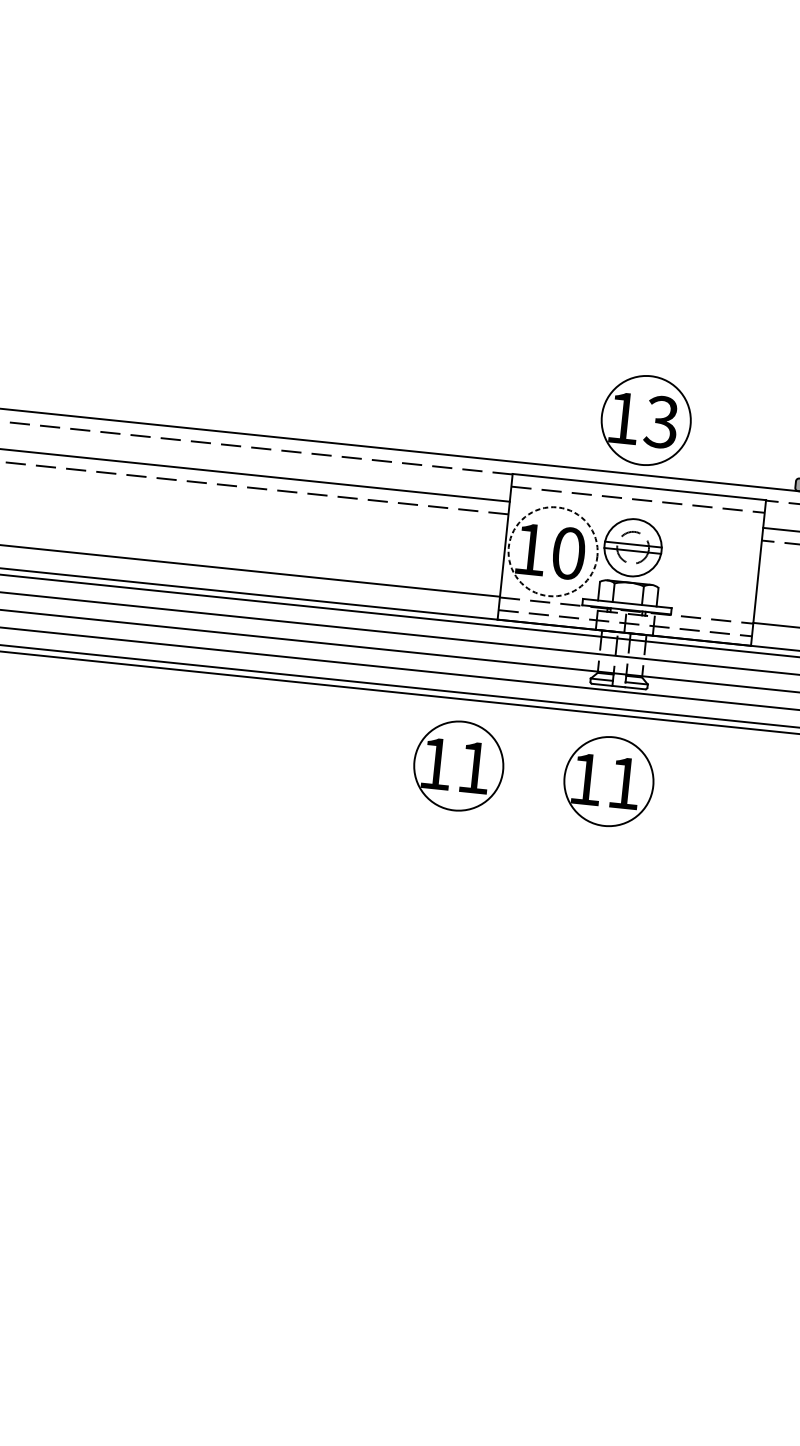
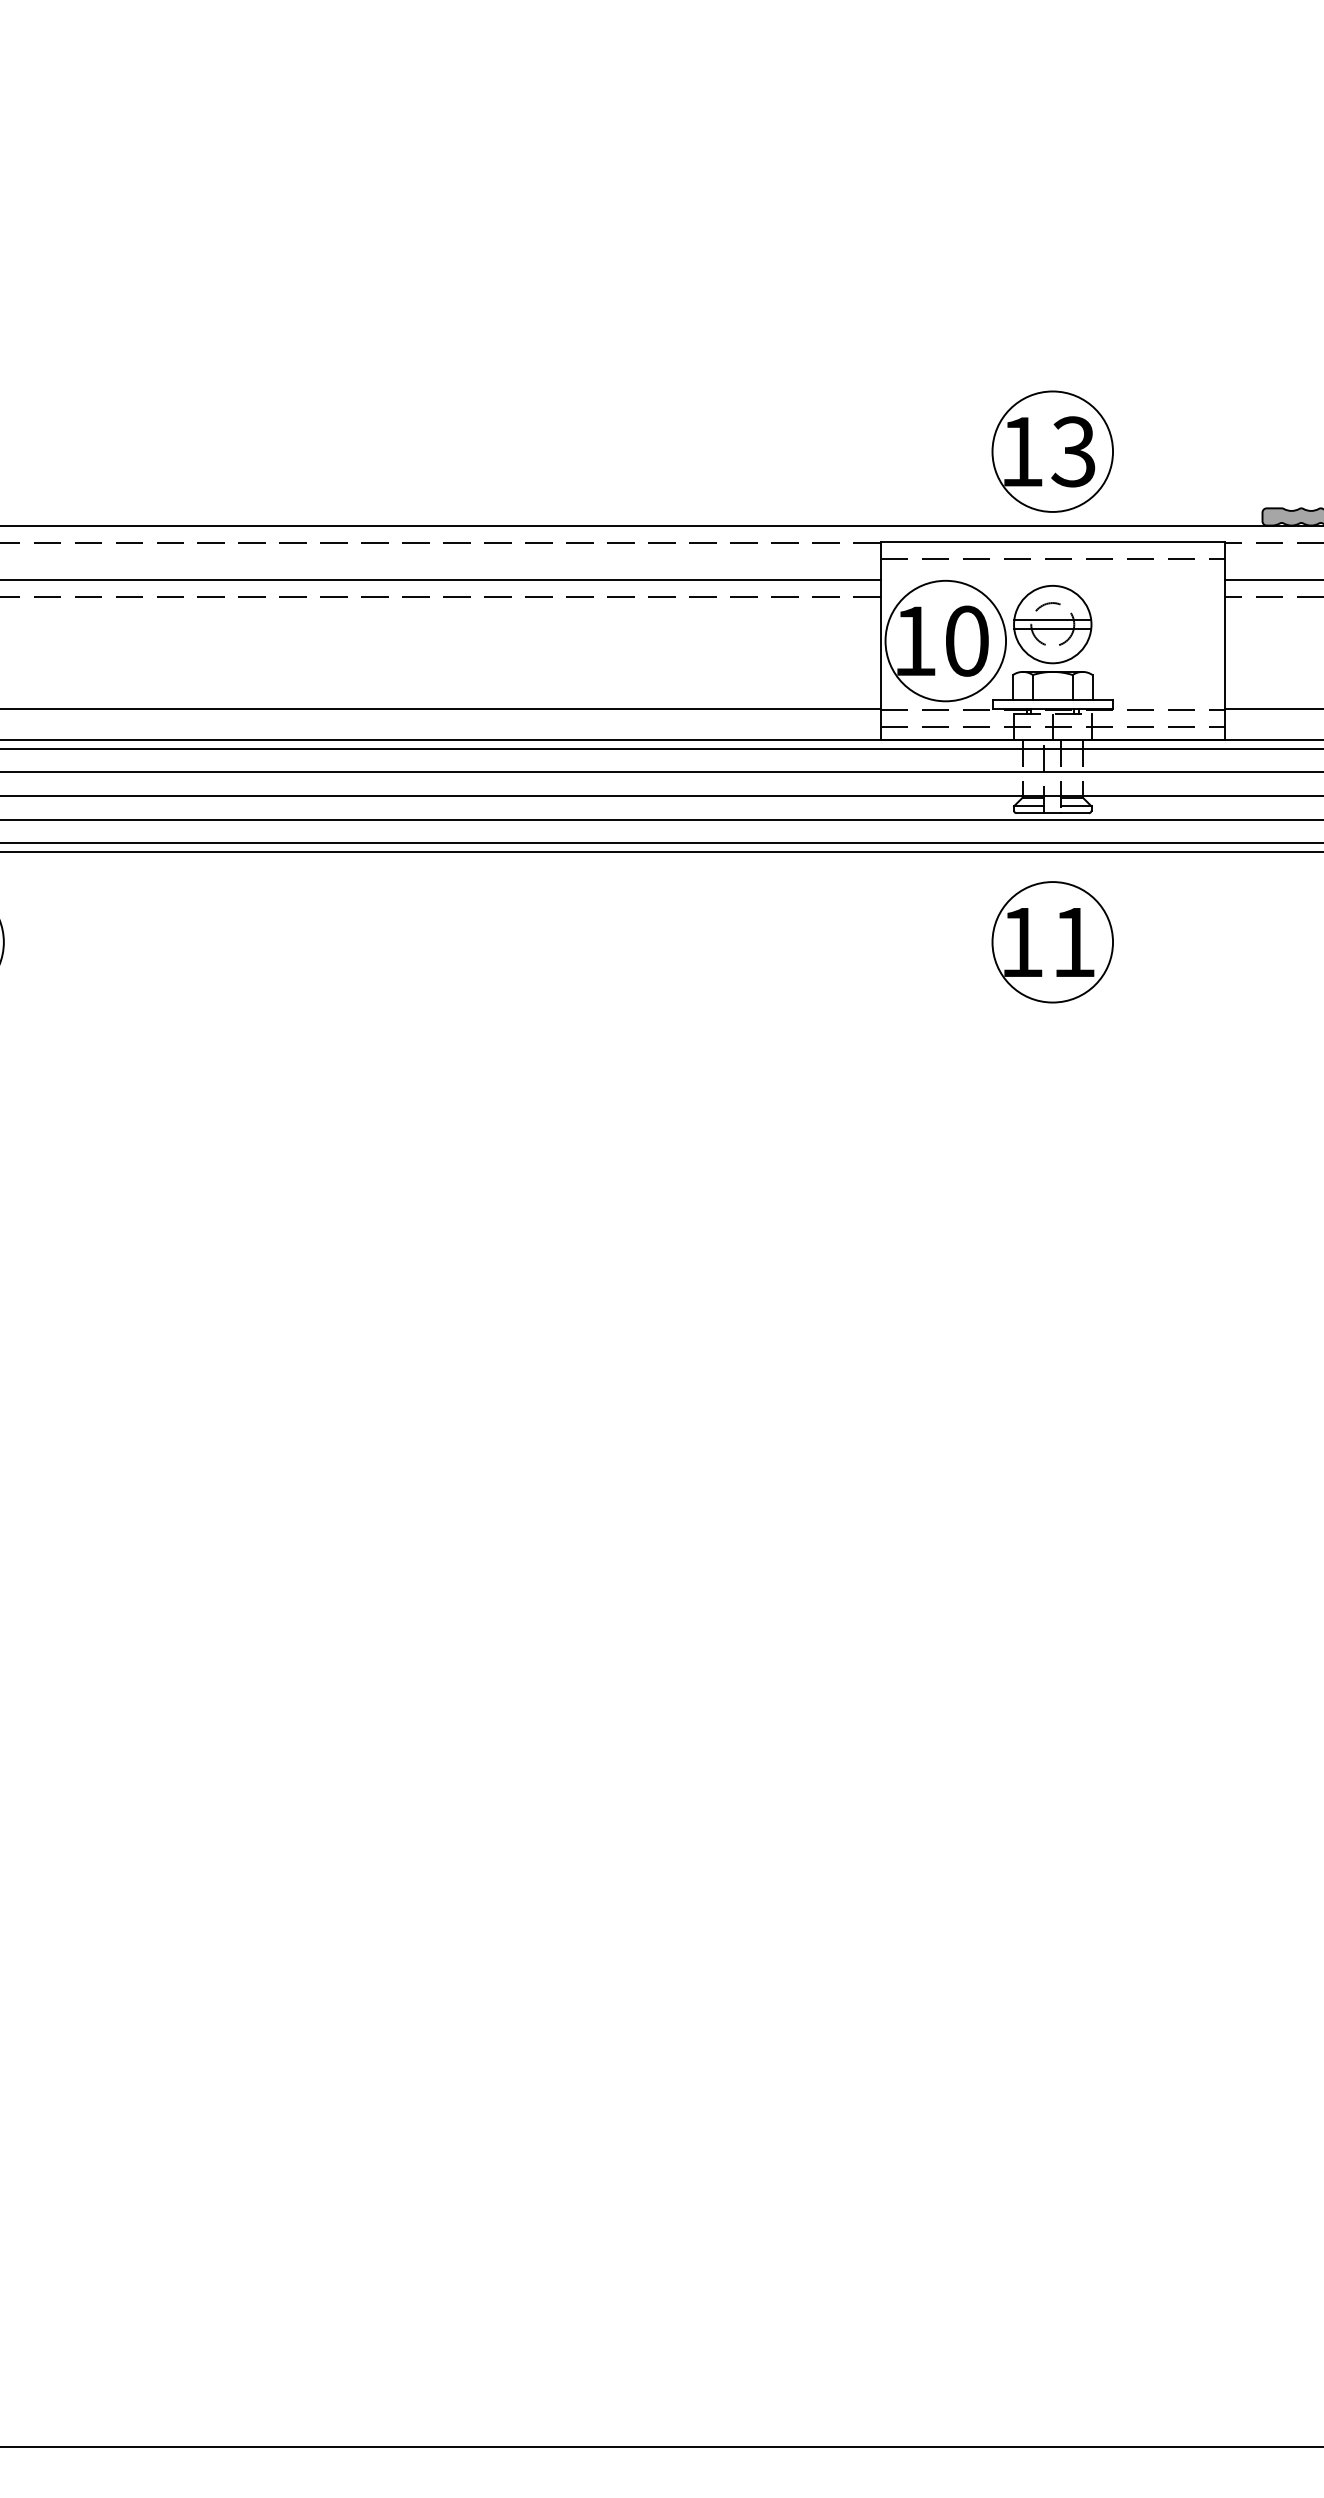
circle: (552, 551) -> (945, 640), dashed -> solid
part: (458, 766) -> (848, 942), removed

